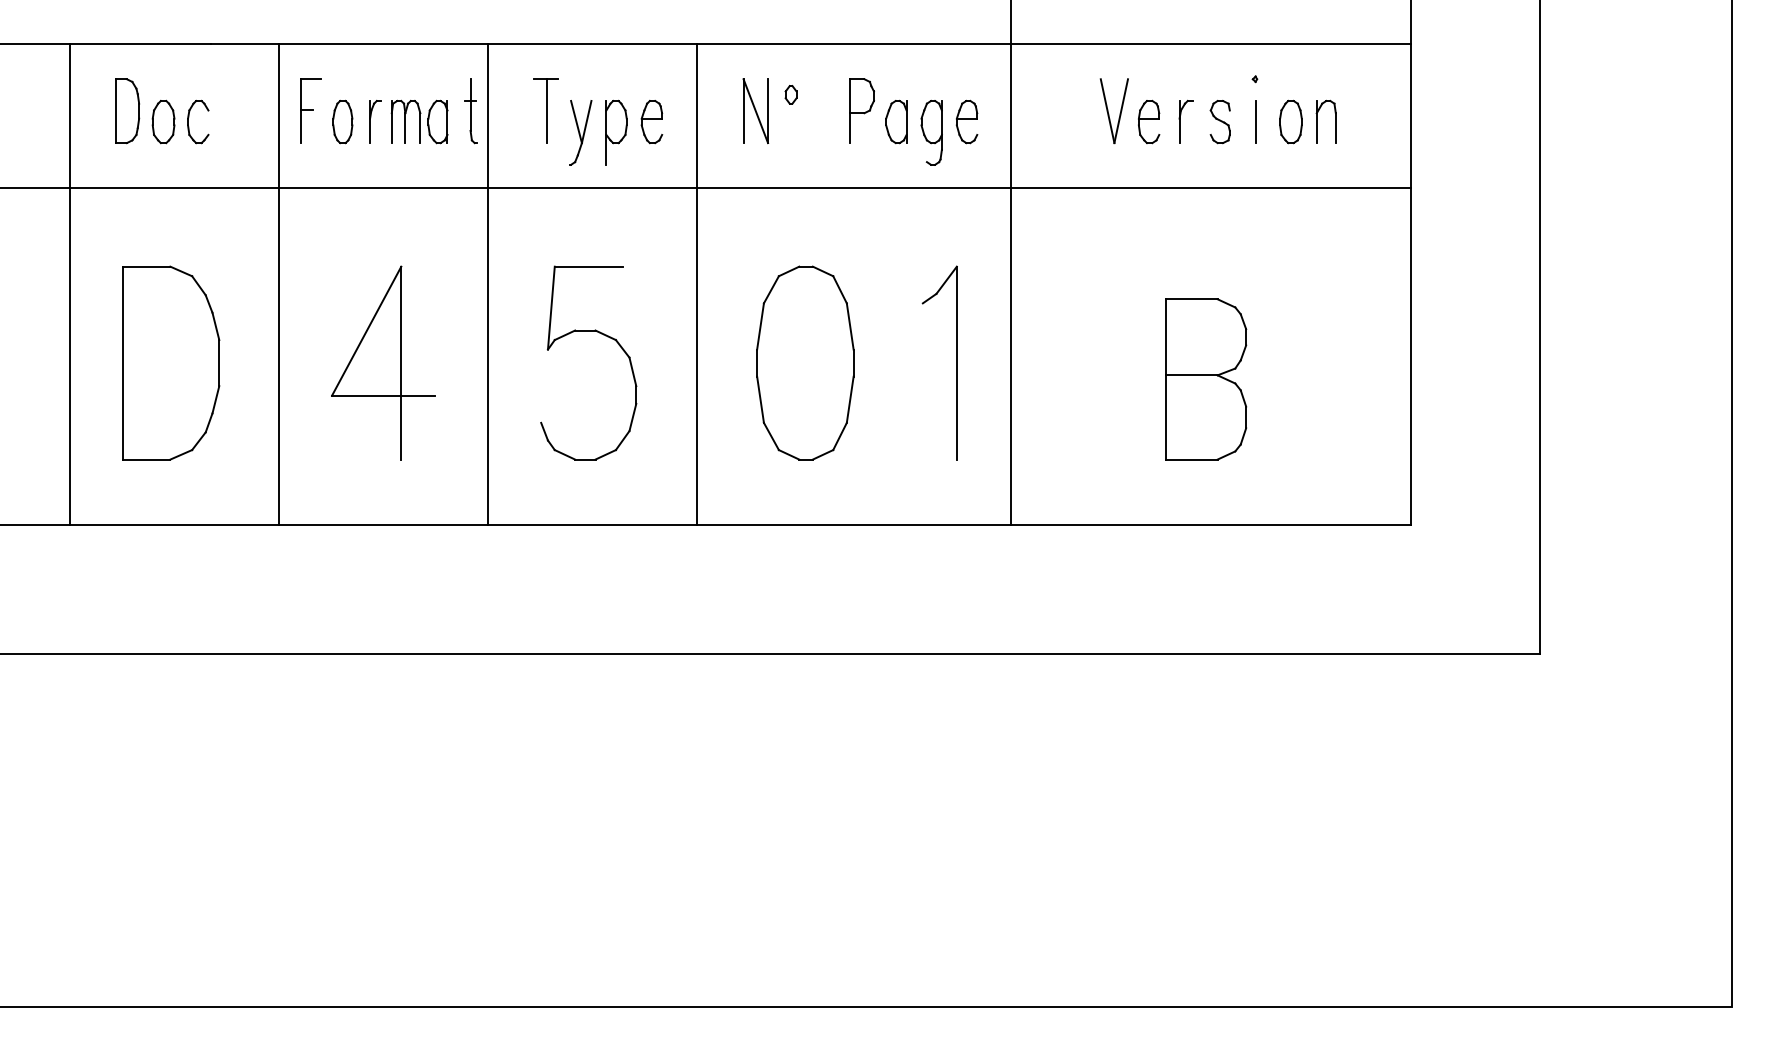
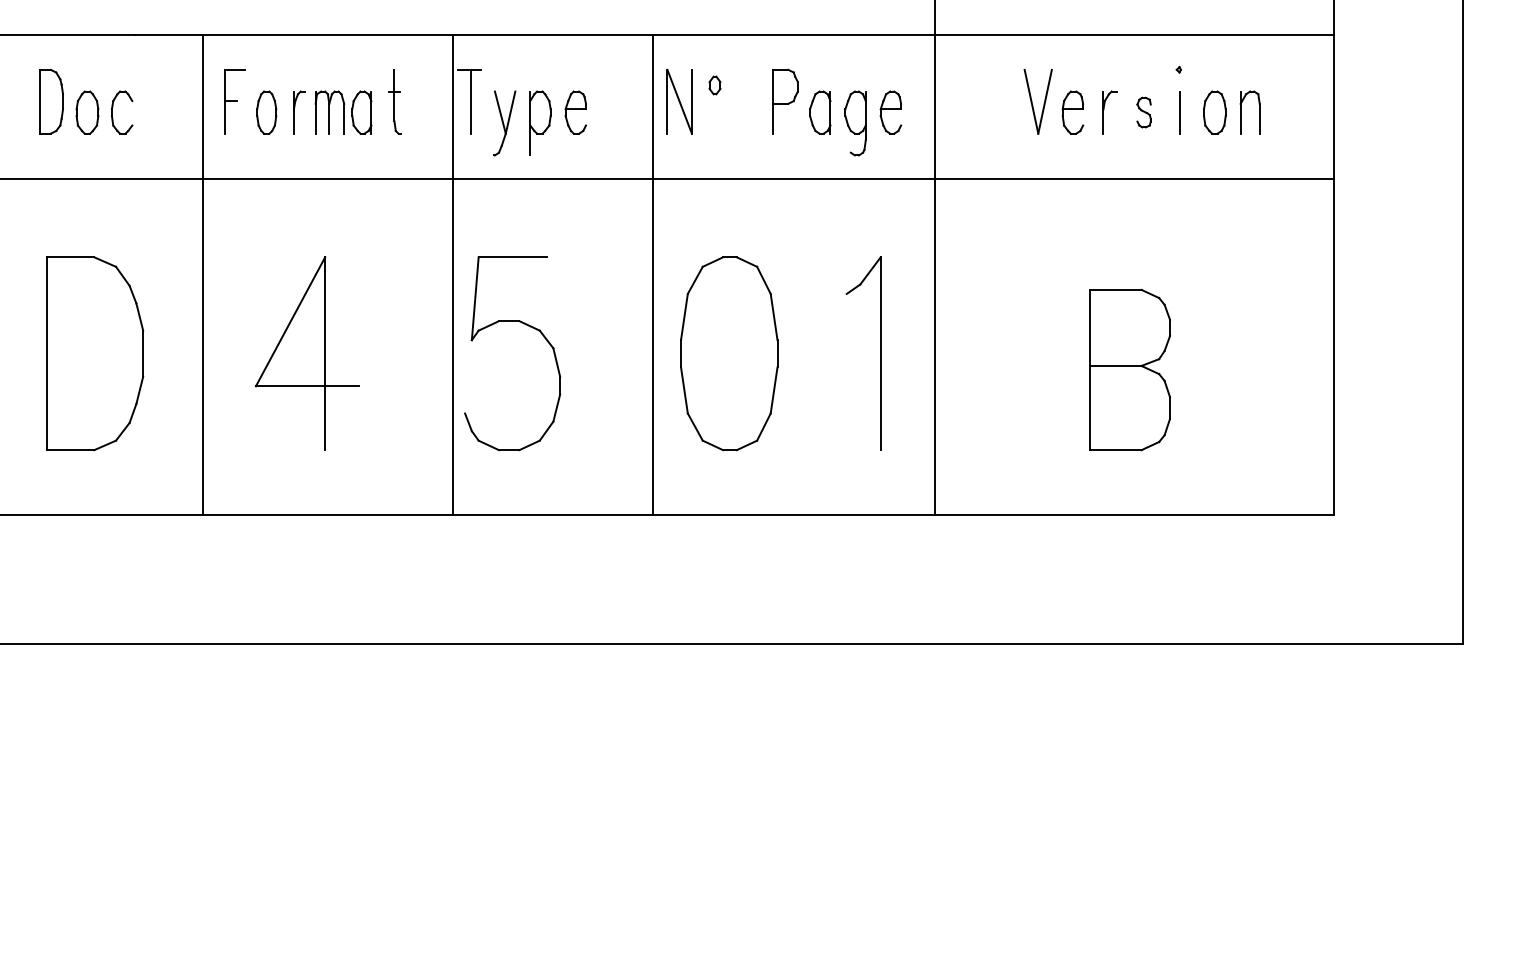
part: (1219, 121) -> (1143, 112), size x0.7
line: (488, 283) -> (453, 274), moved
line: (697, 283) -> (653, 274), moved

